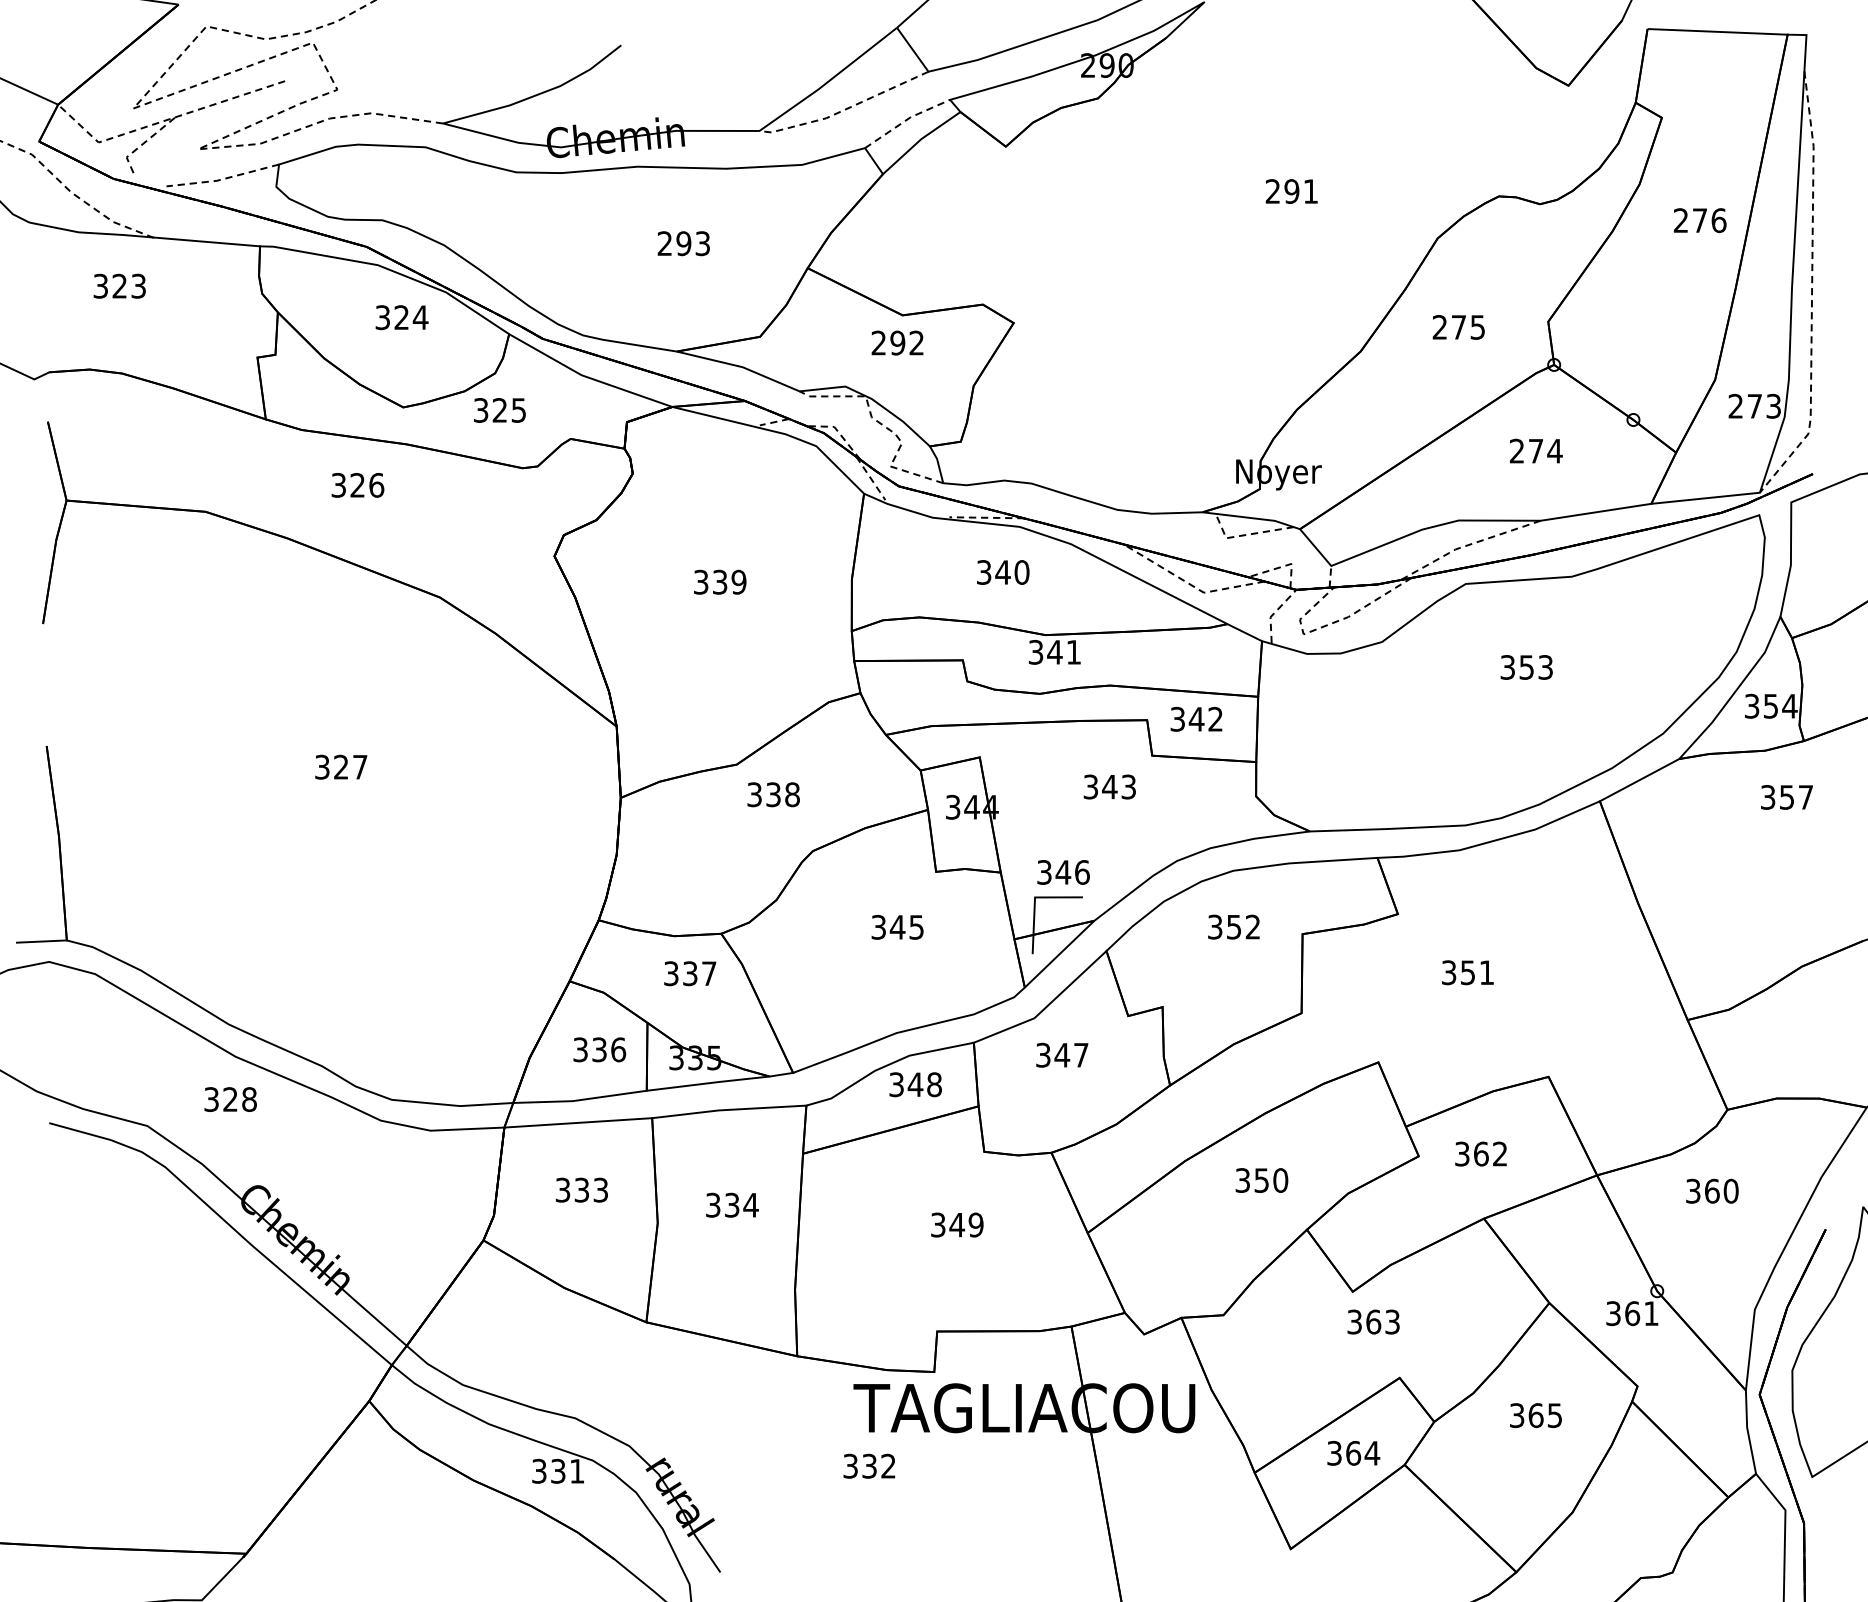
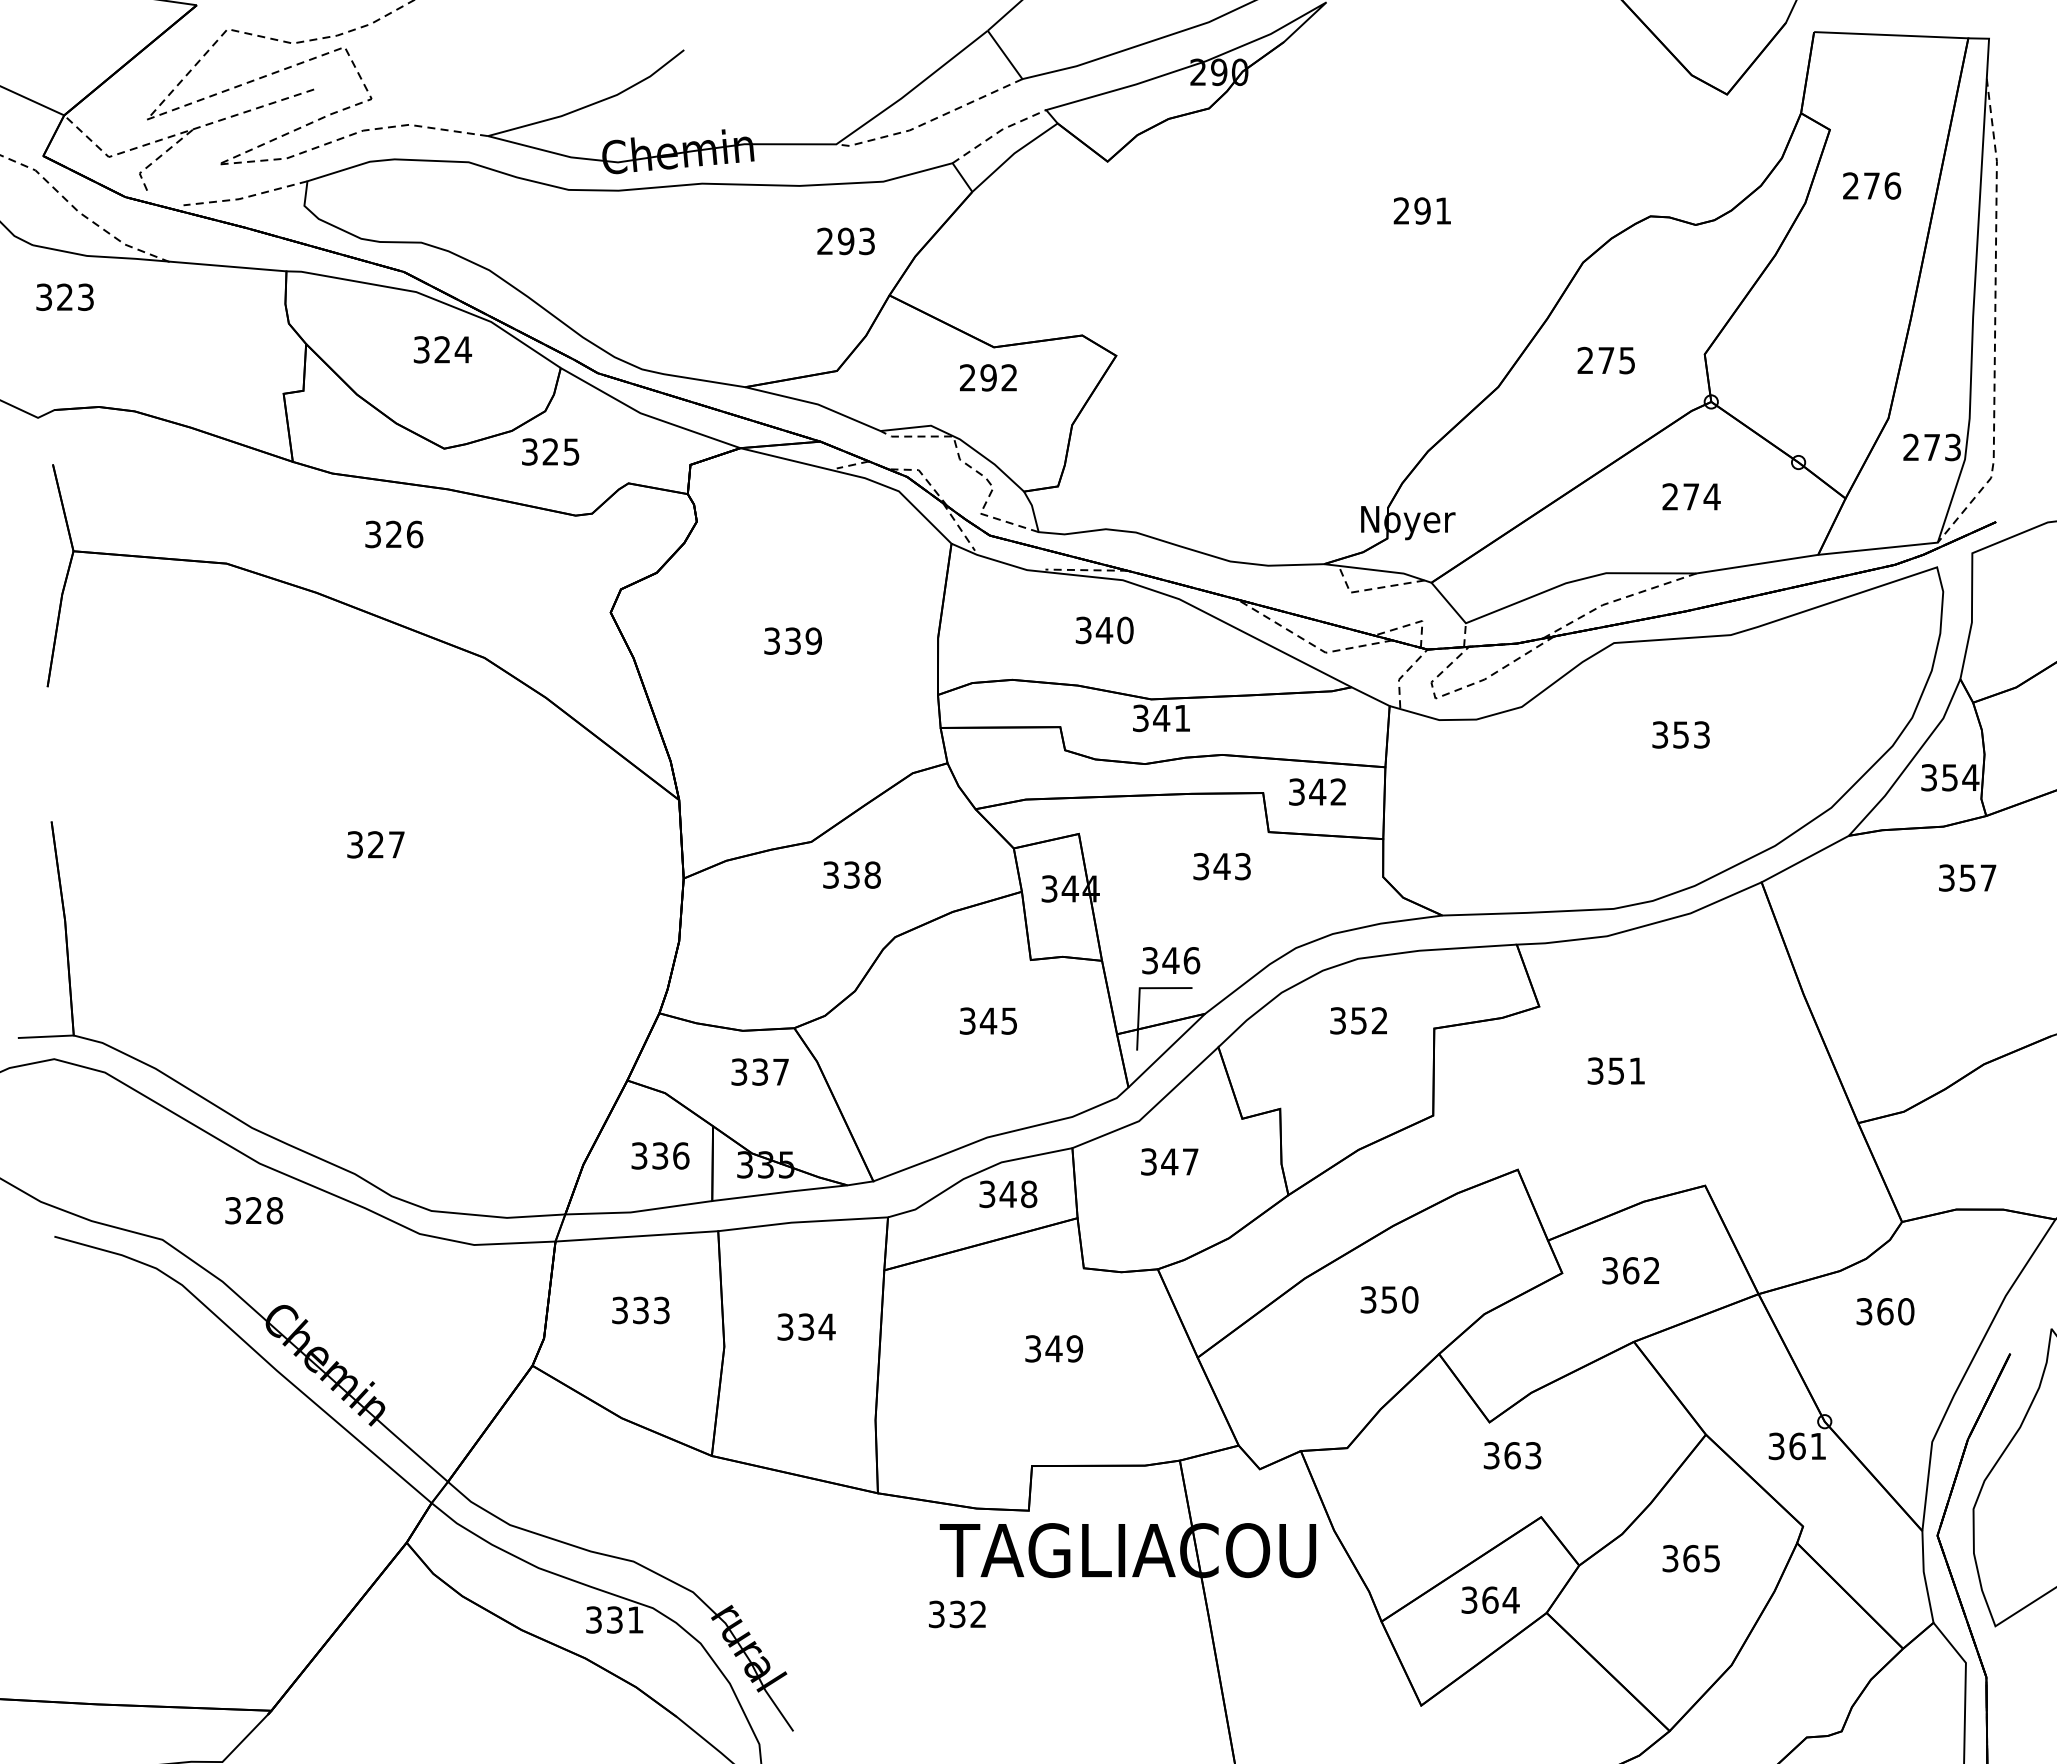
text: (1700, 220) -> (1872, 185), moved
text: (683, 243) -> (845, 241), moved
text: (119, 285) -> (64, 296), moved

